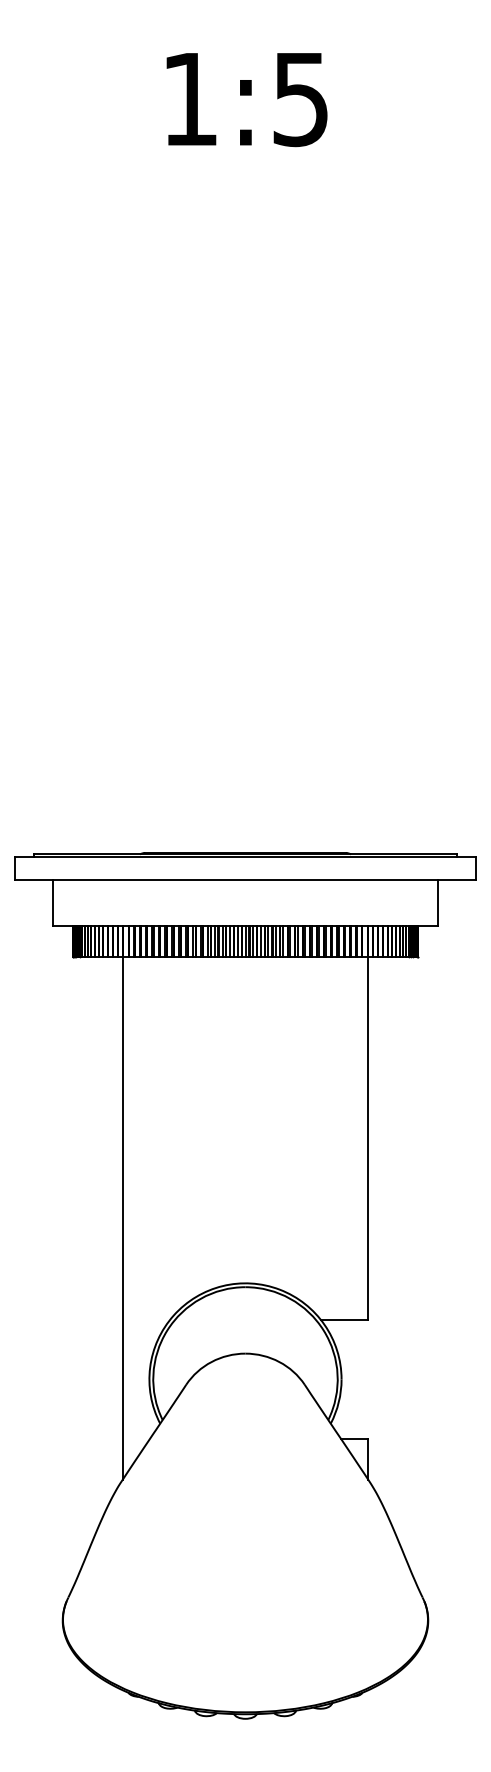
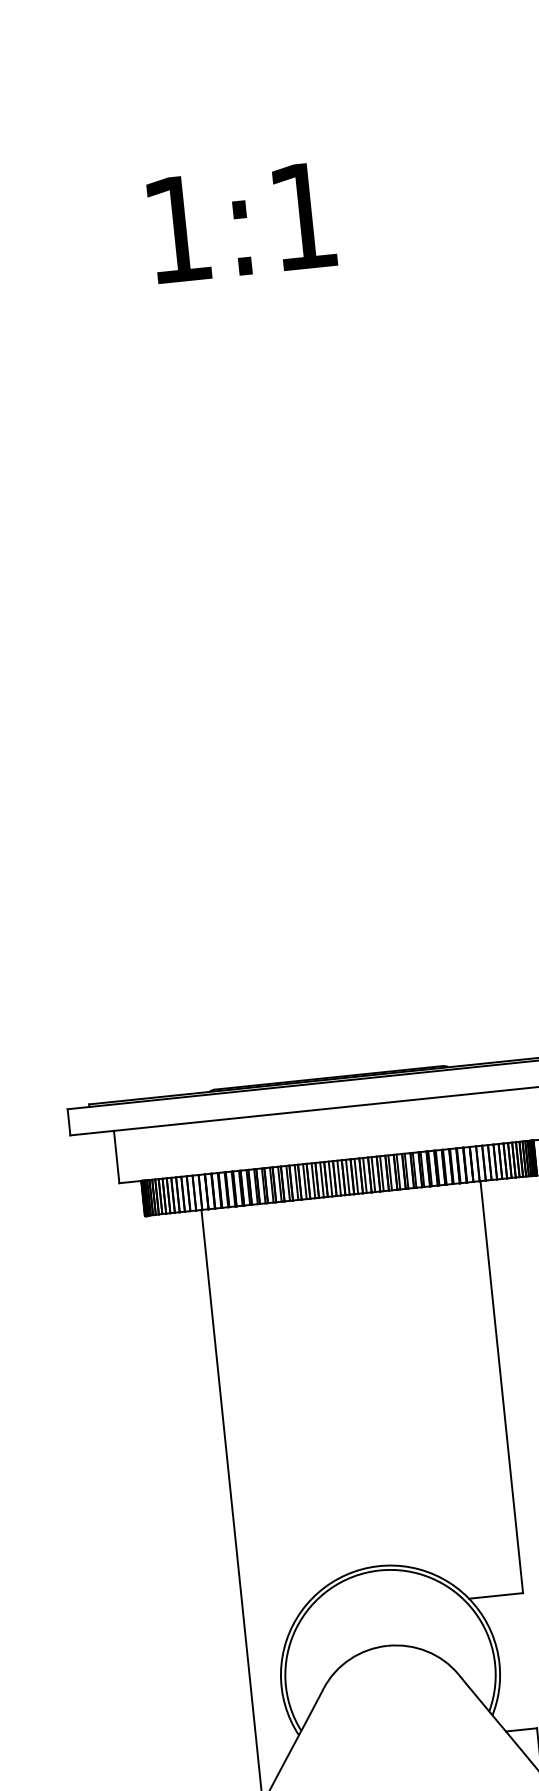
text: (300, 100) -> (303, 217), 1:5 -> 1:1

